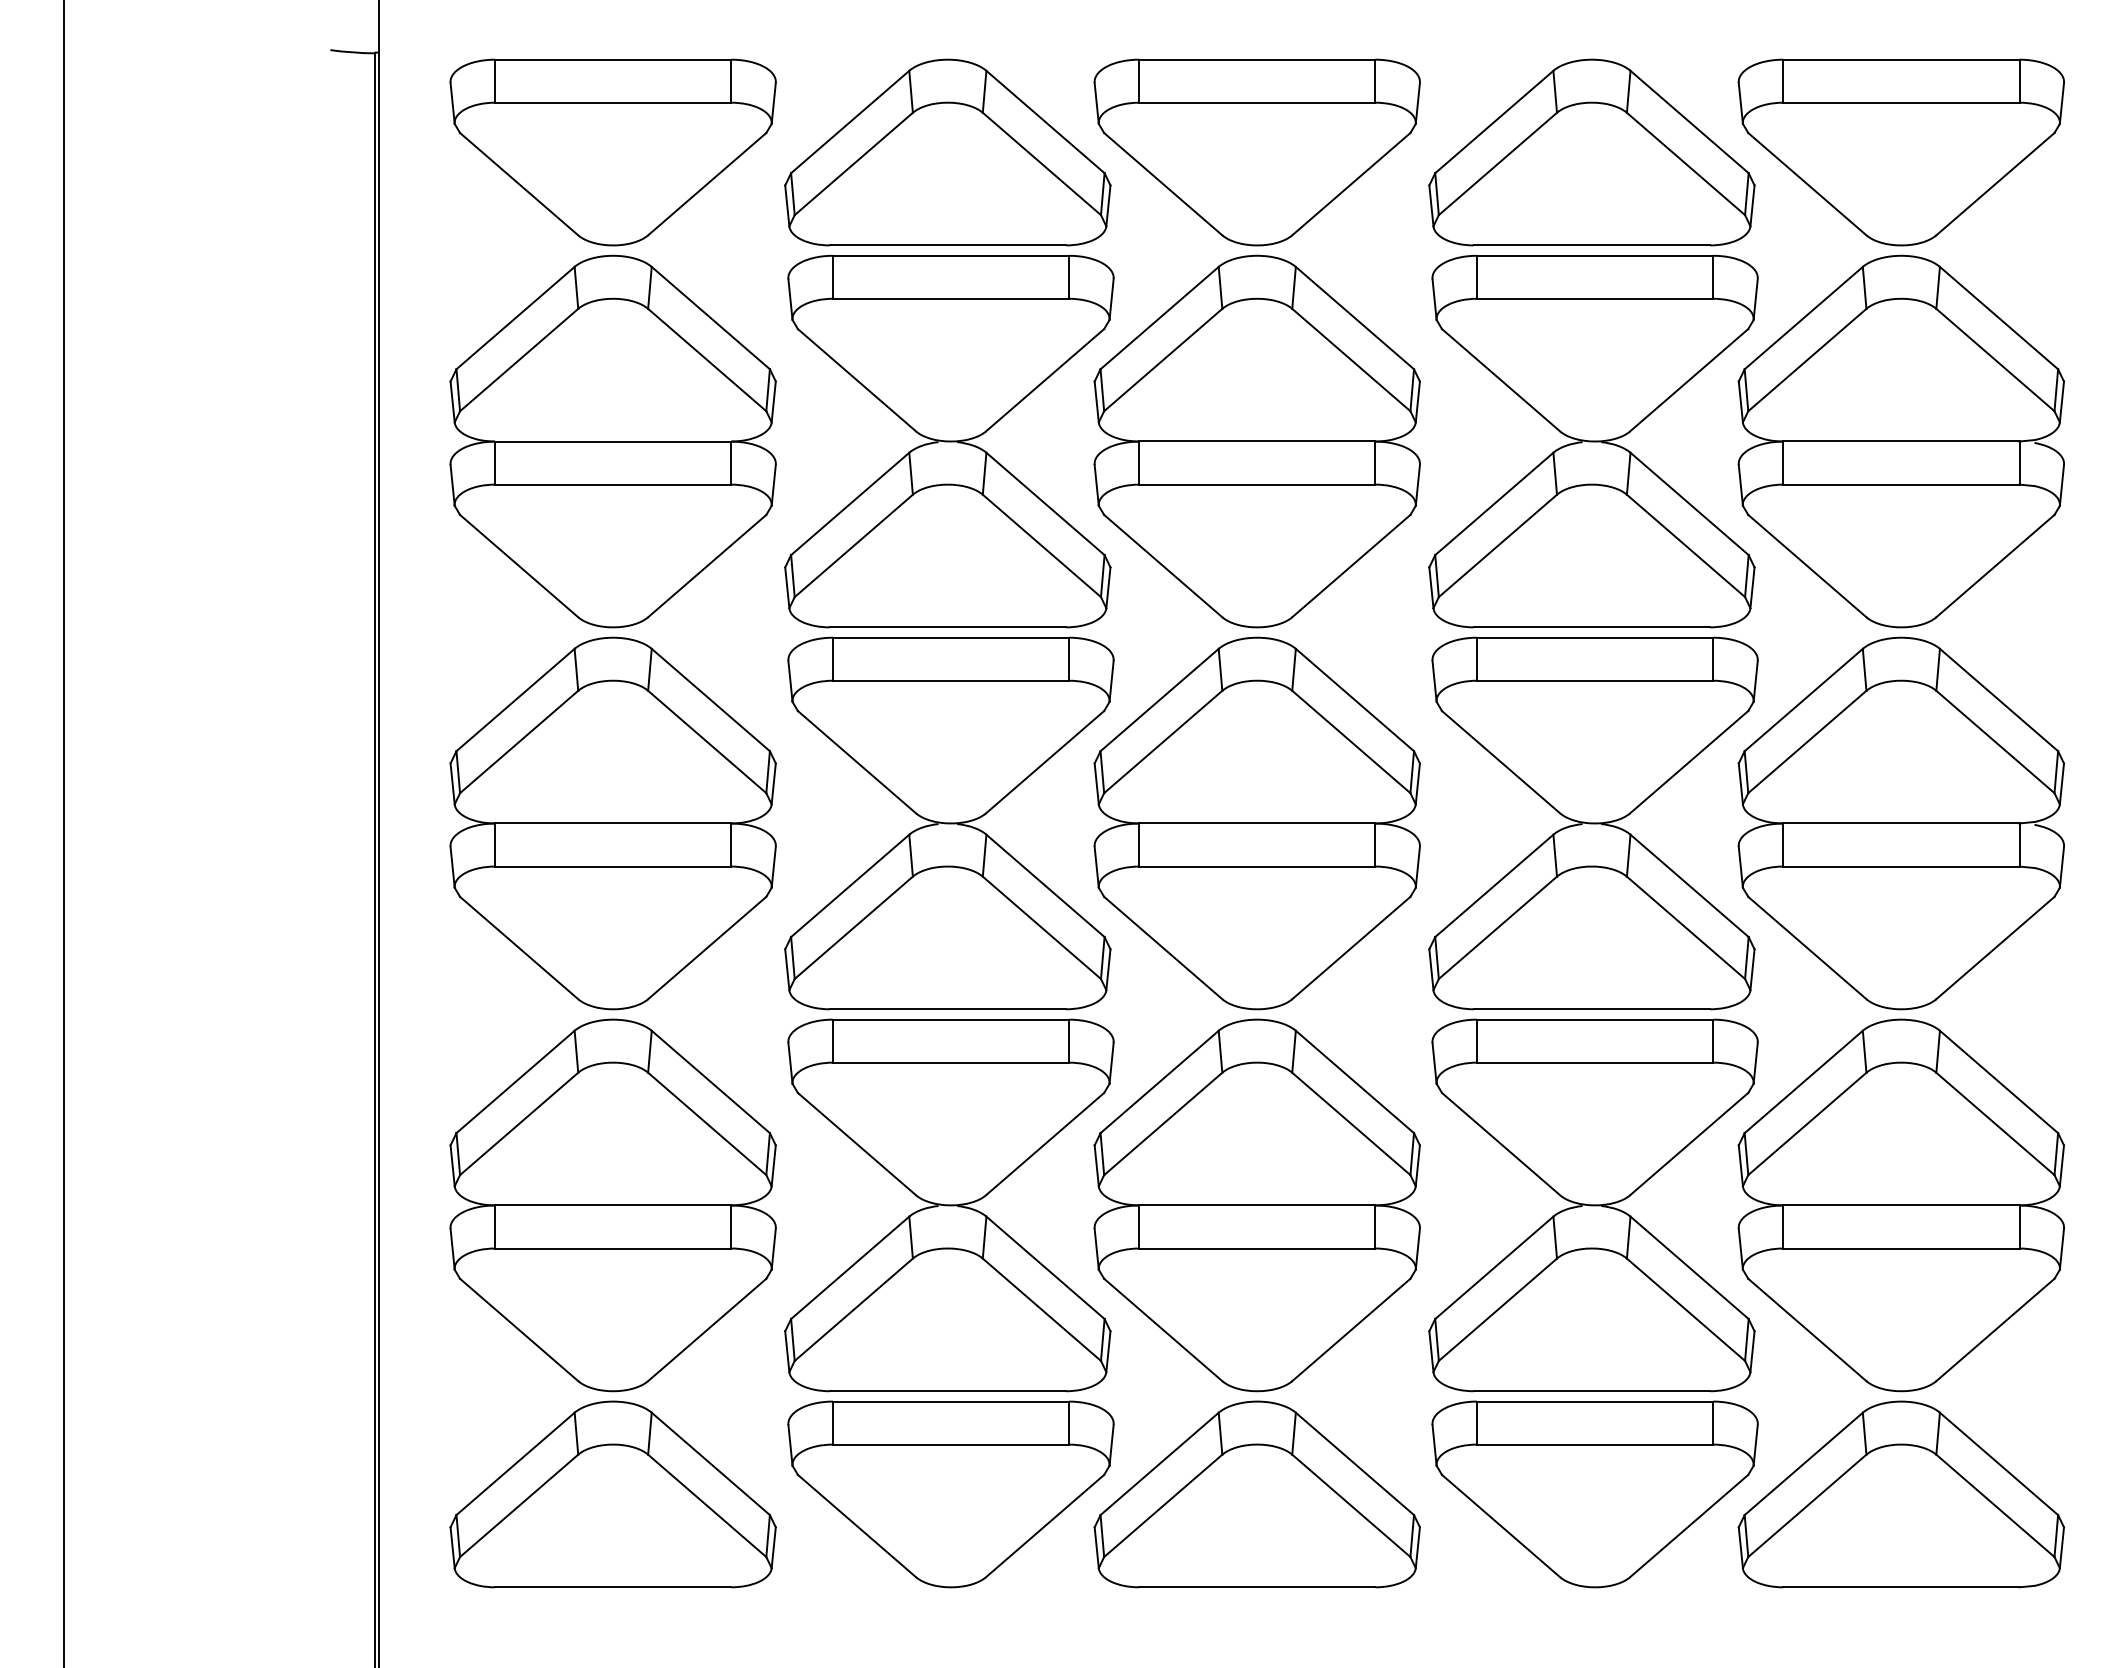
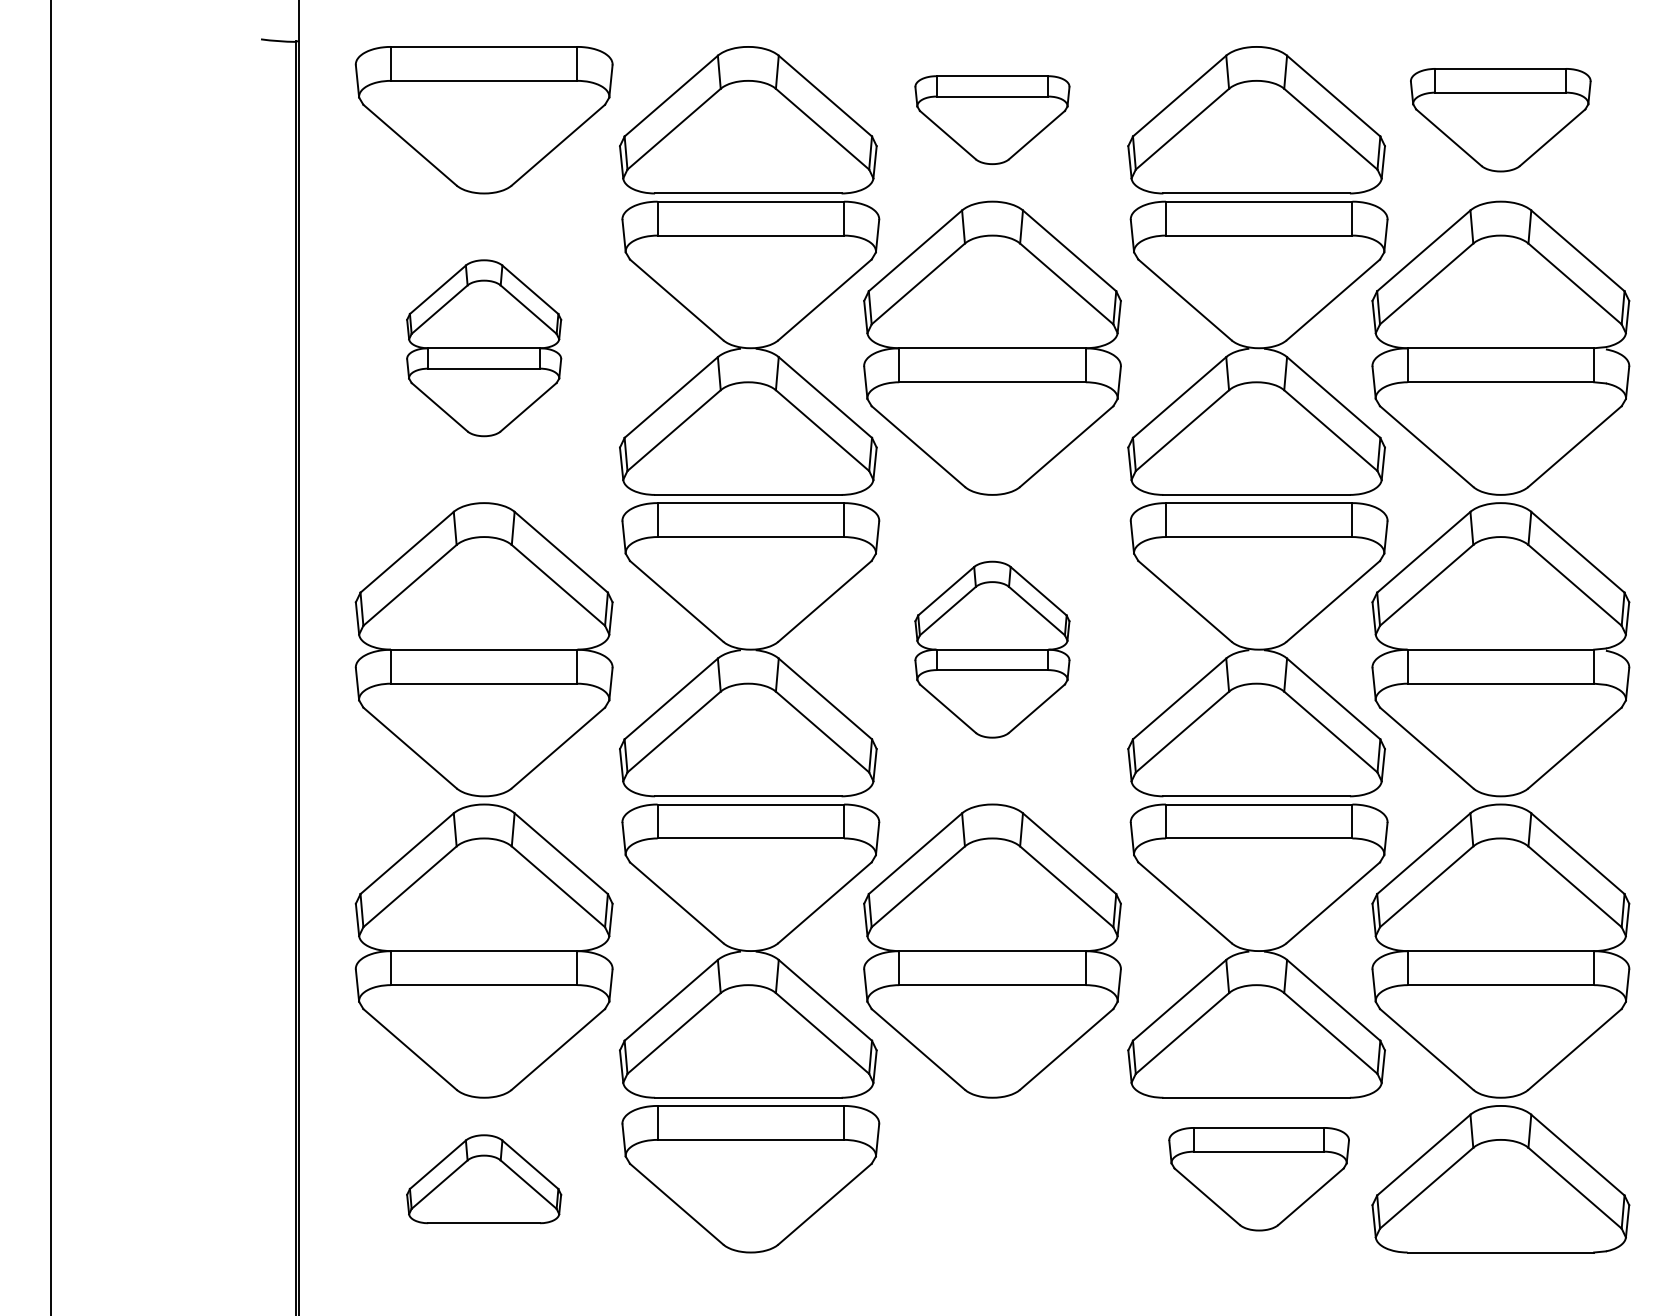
part: (1256, 152) -> (991, 120), size x0.6
part: (1900, 152) -> (1500, 120), size x0.7
part: (612, 441) -> (483, 348), size x0.6
part: (1256, 823) -> (991, 649), size x0.6
part: (612, 1494) -> (483, 1179), size x0.6
part: (1256, 1494) -> (991, 1179), removed
part: (1594, 1494) -> (1258, 1179), size x0.7

